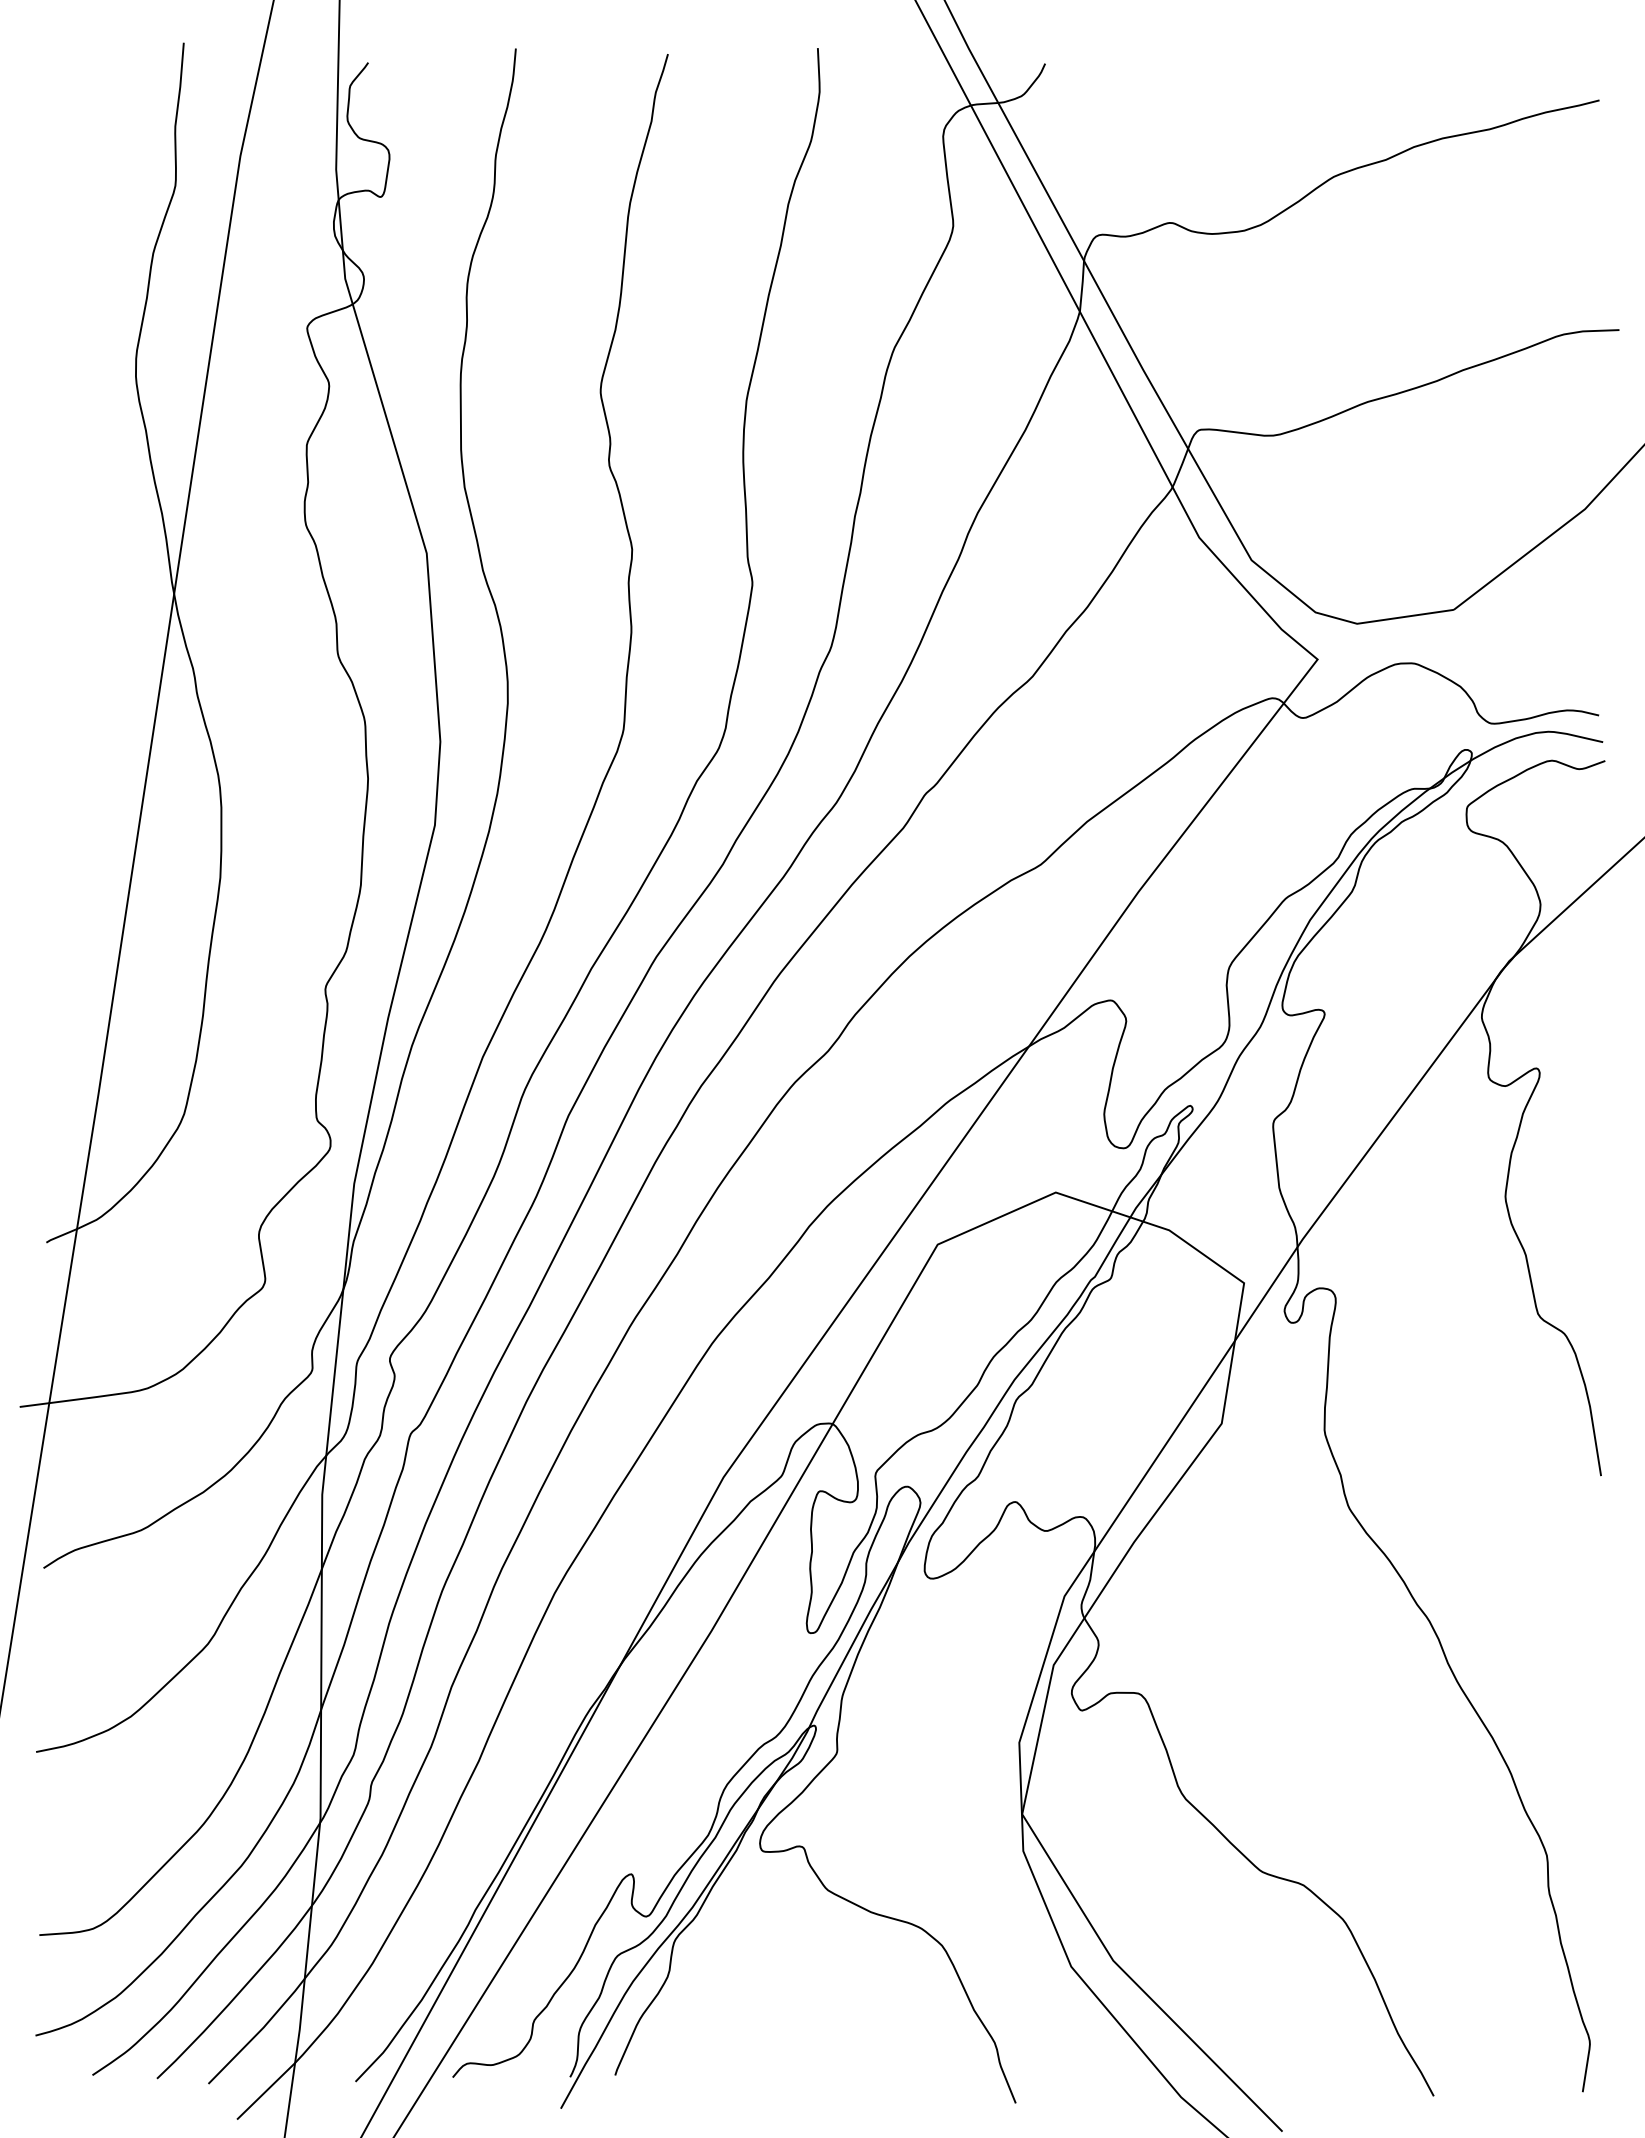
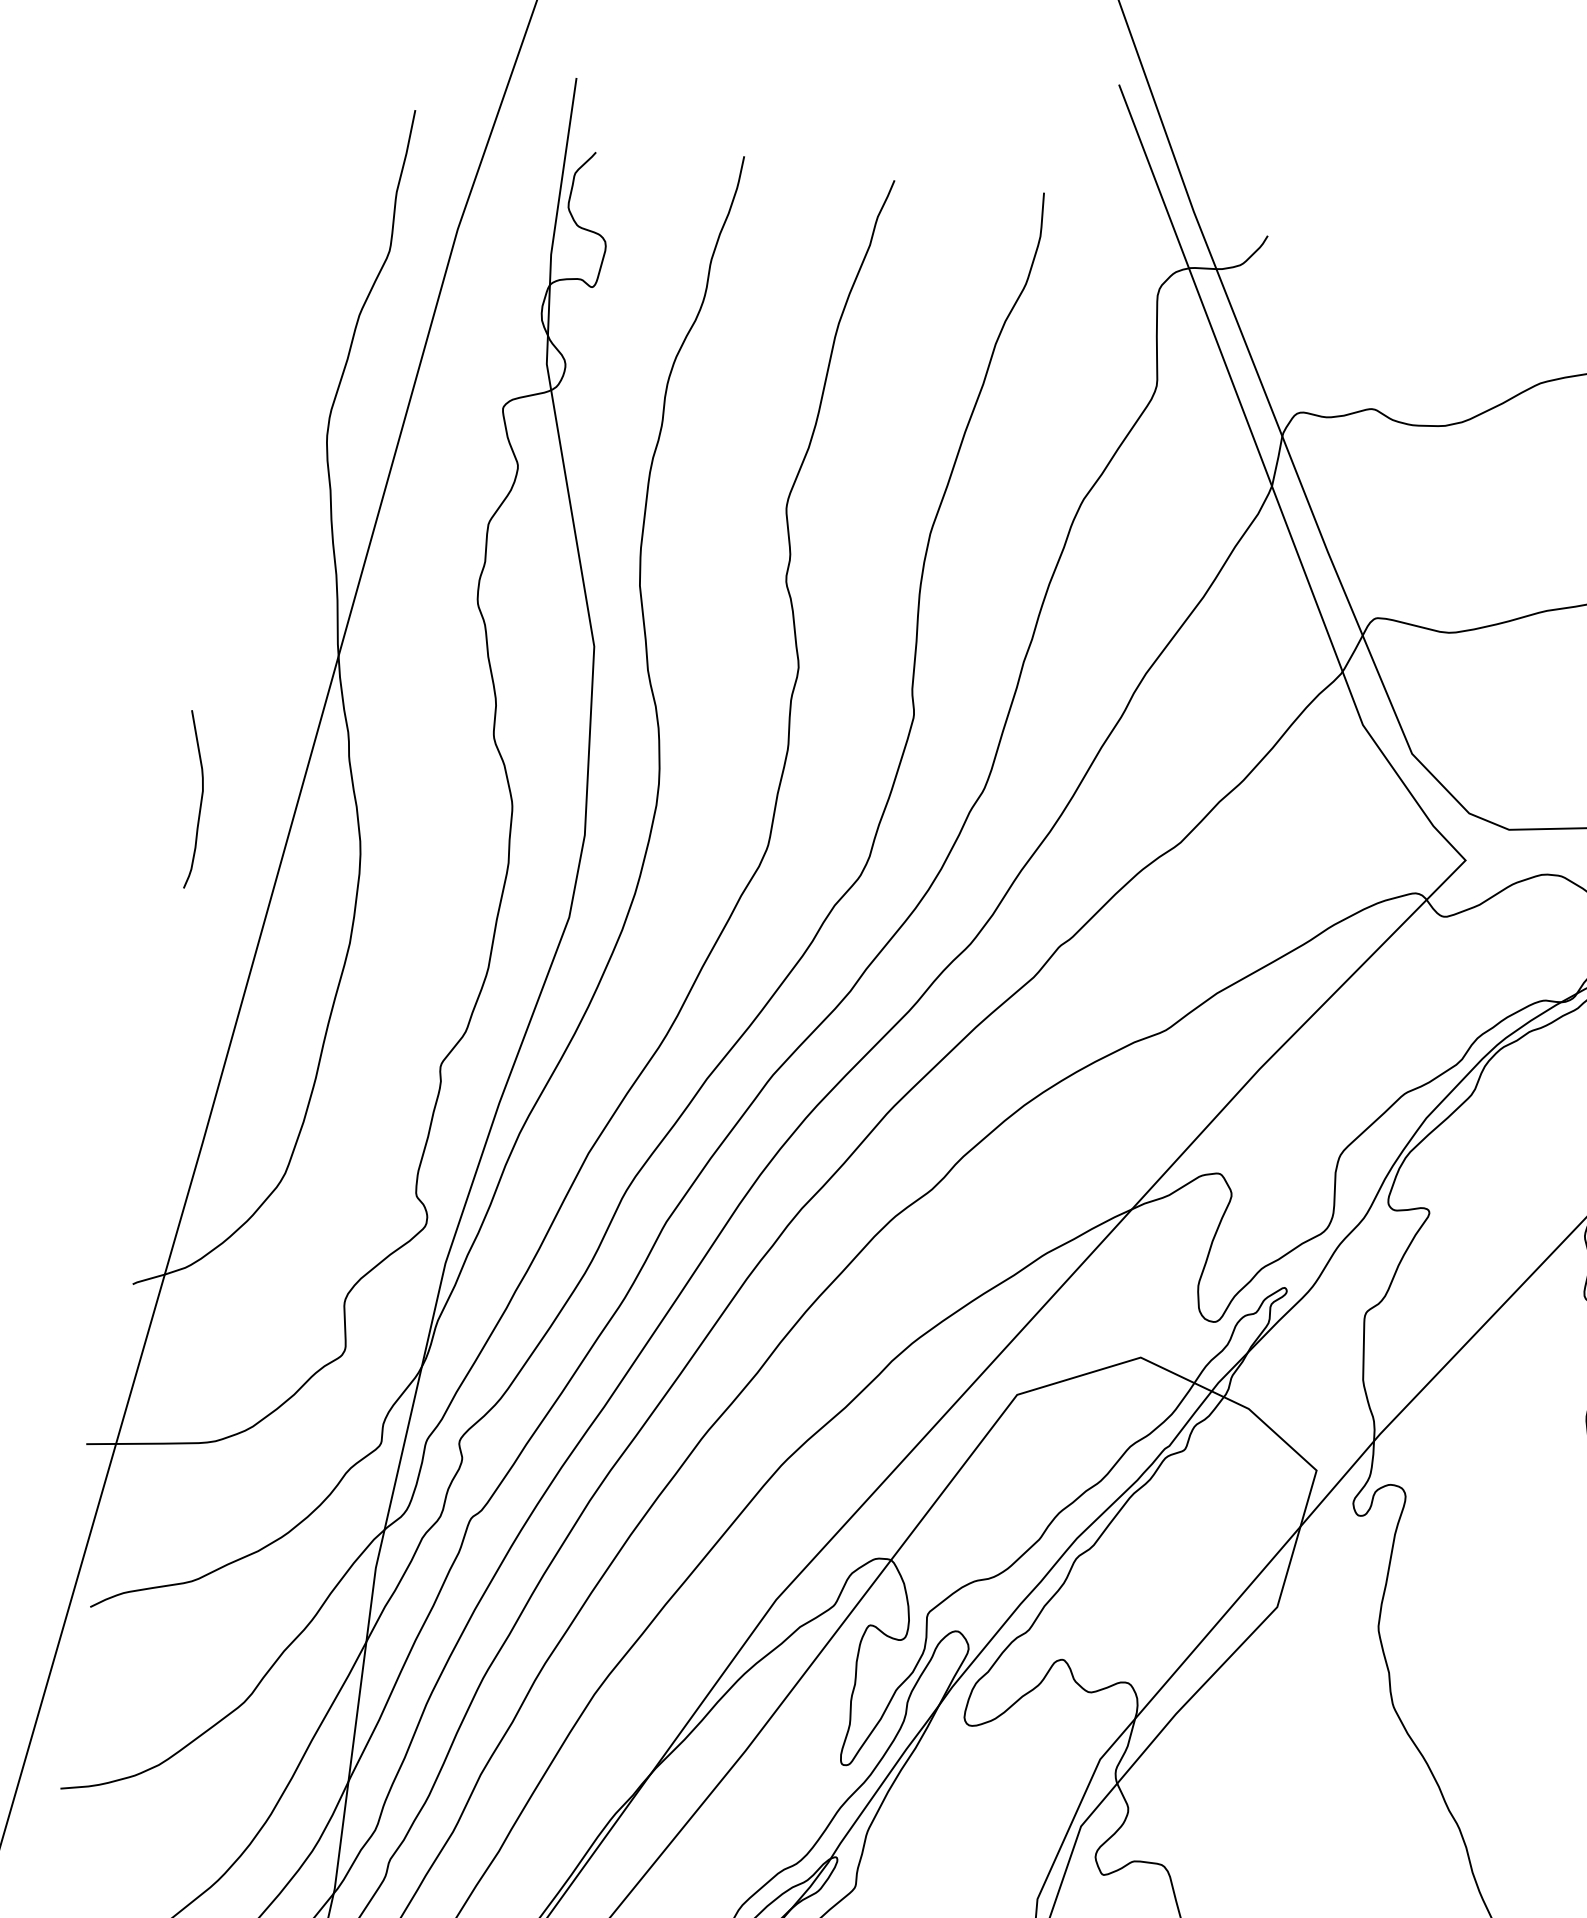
curve: (54, 754) -> (200, 800), added

